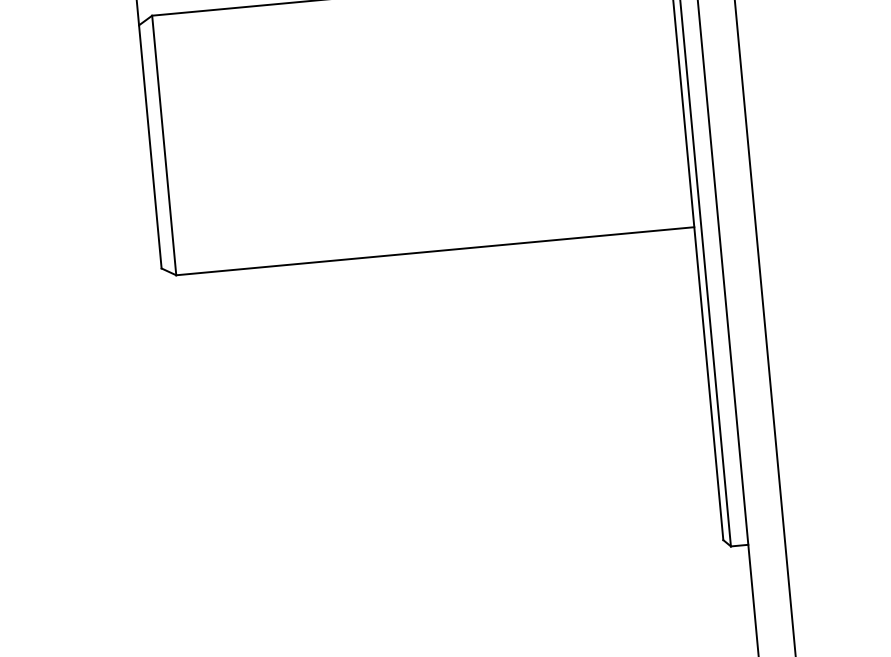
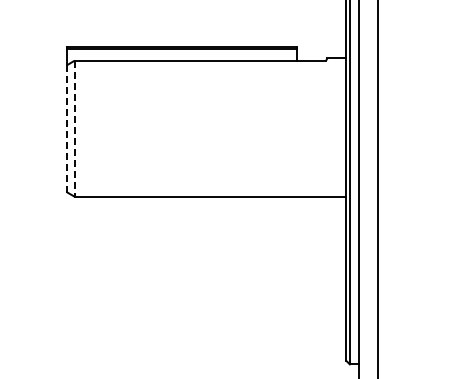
line: (150, 146) -> (67, 128), solid -> dashed
line: (164, 147) -> (74, 129), solid -> dashed

